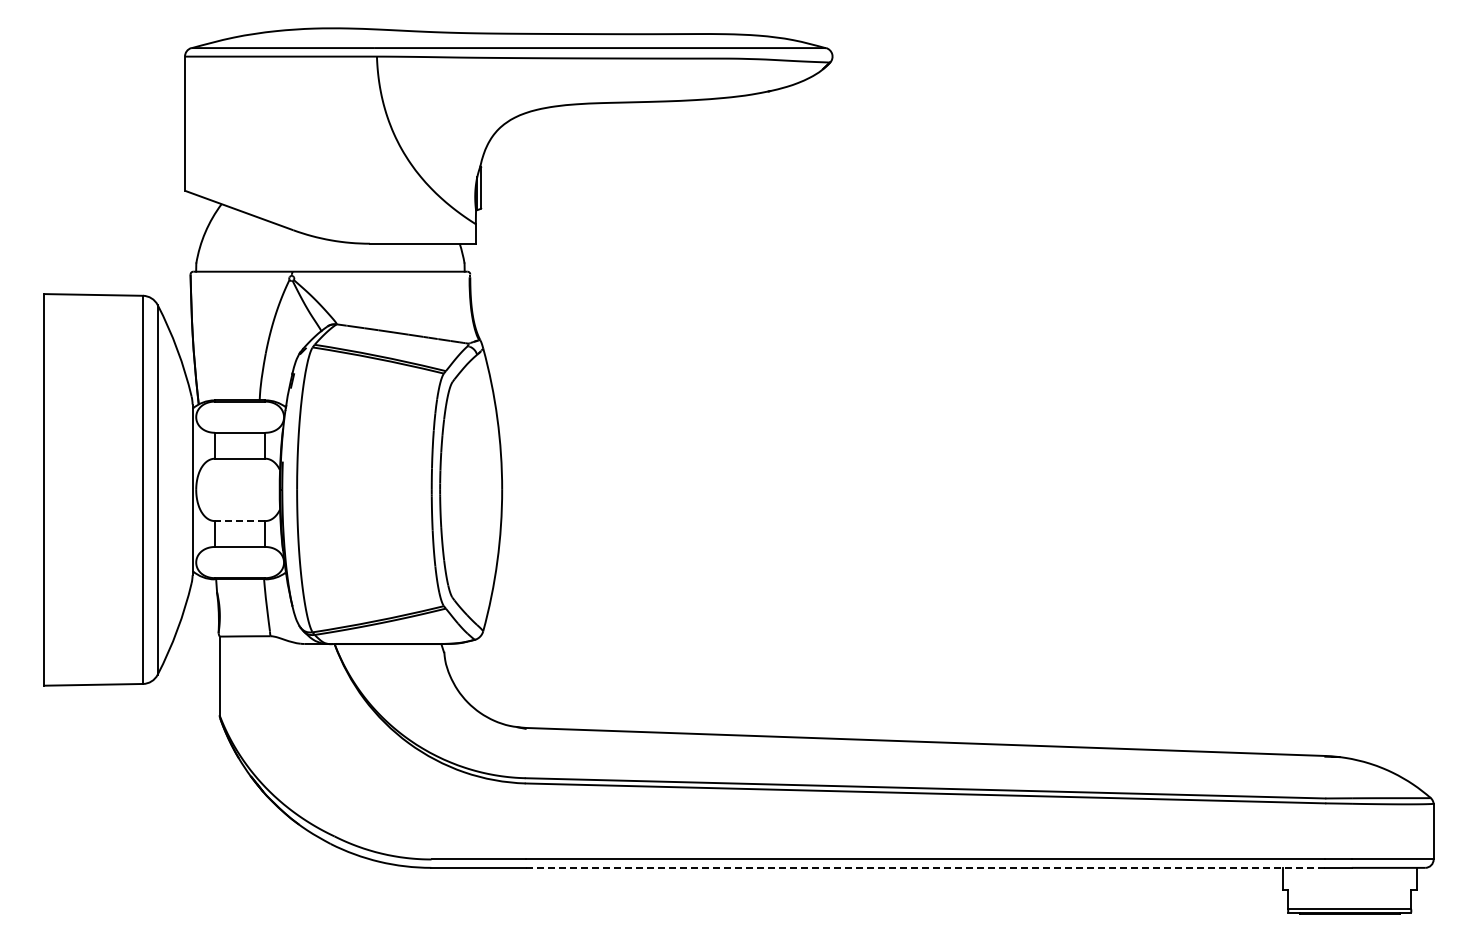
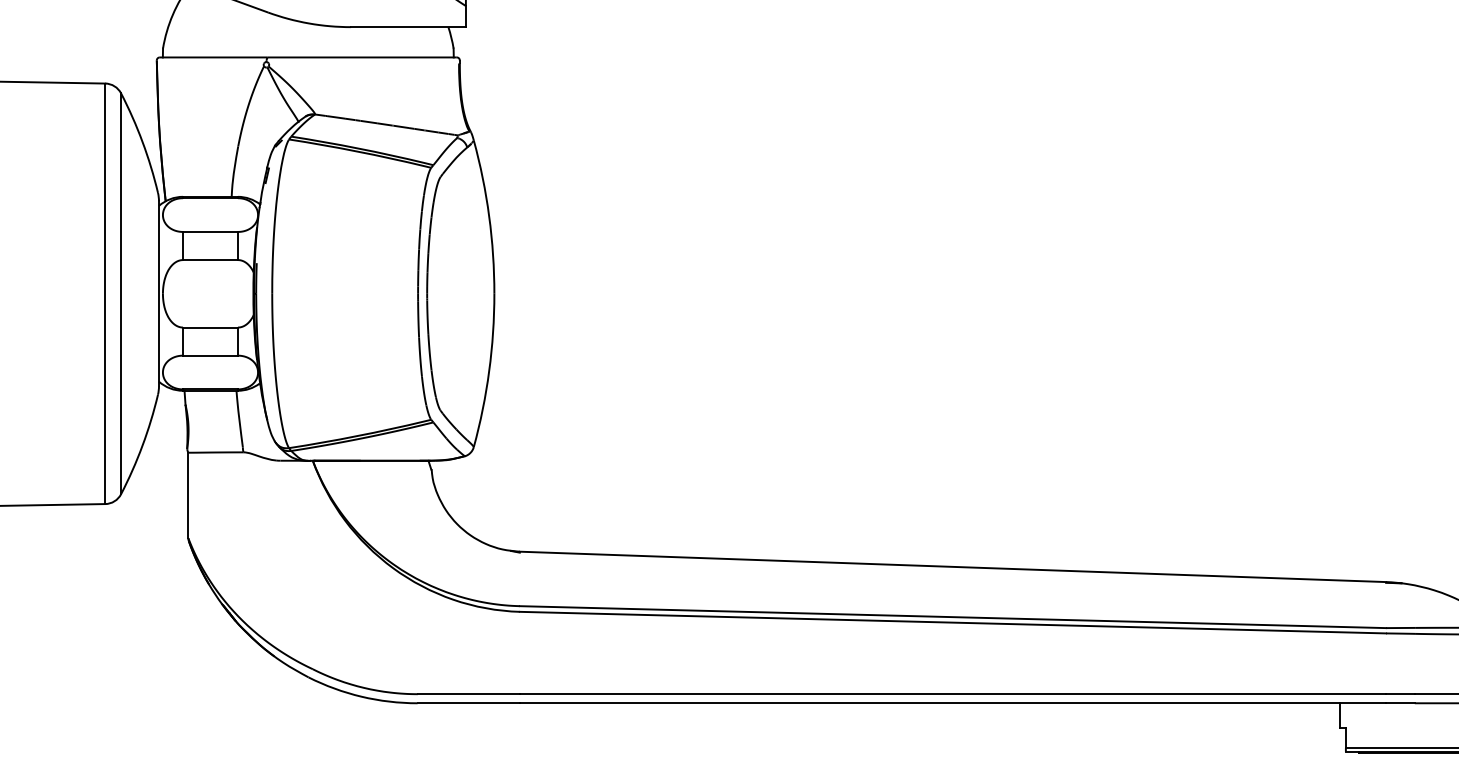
line: (239, 521) -> (209, 328), dashed -> solid
line: (925, 867) -> (952, 702), dashed -> solid

